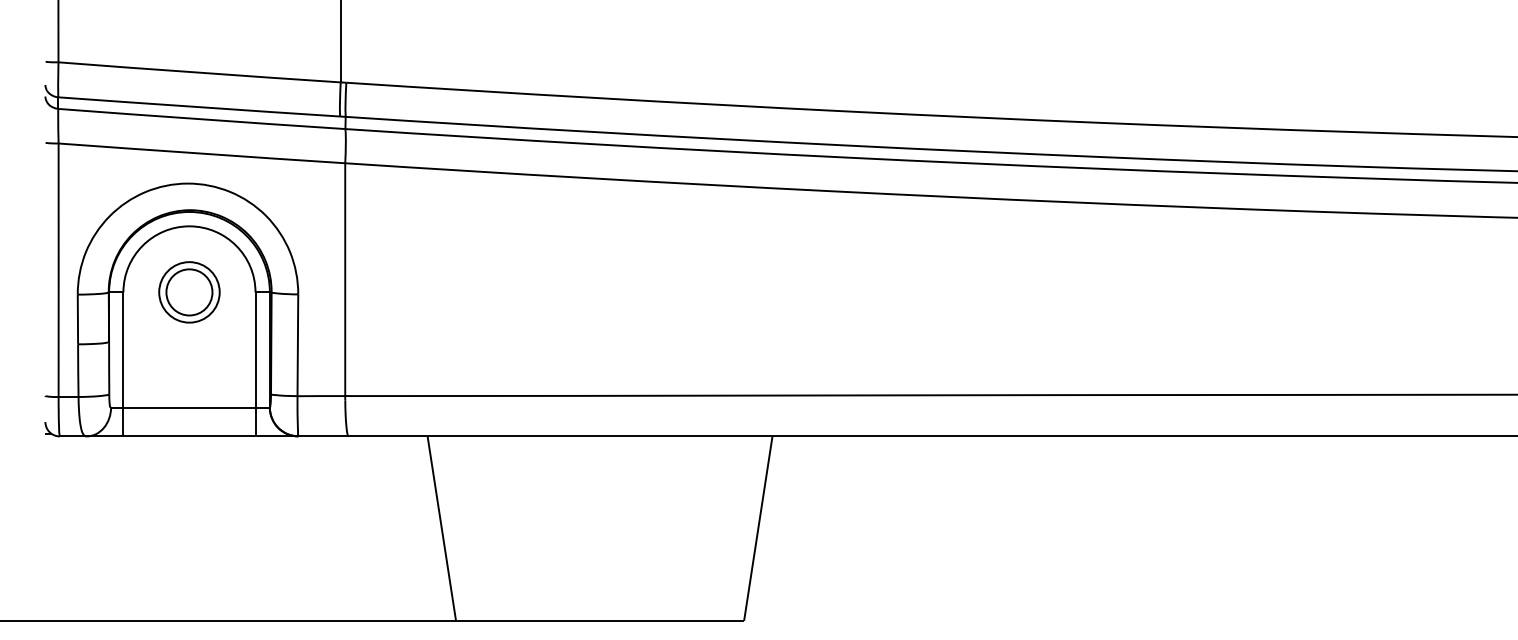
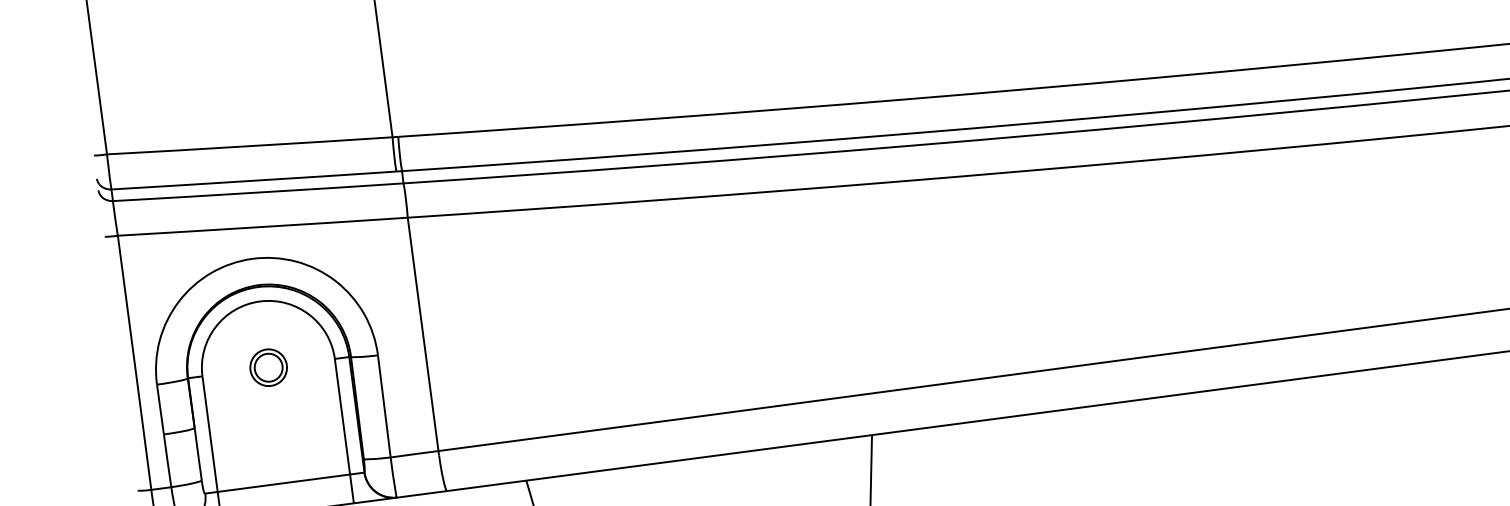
part: (189, 292) -> (268, 367), size x0.6

